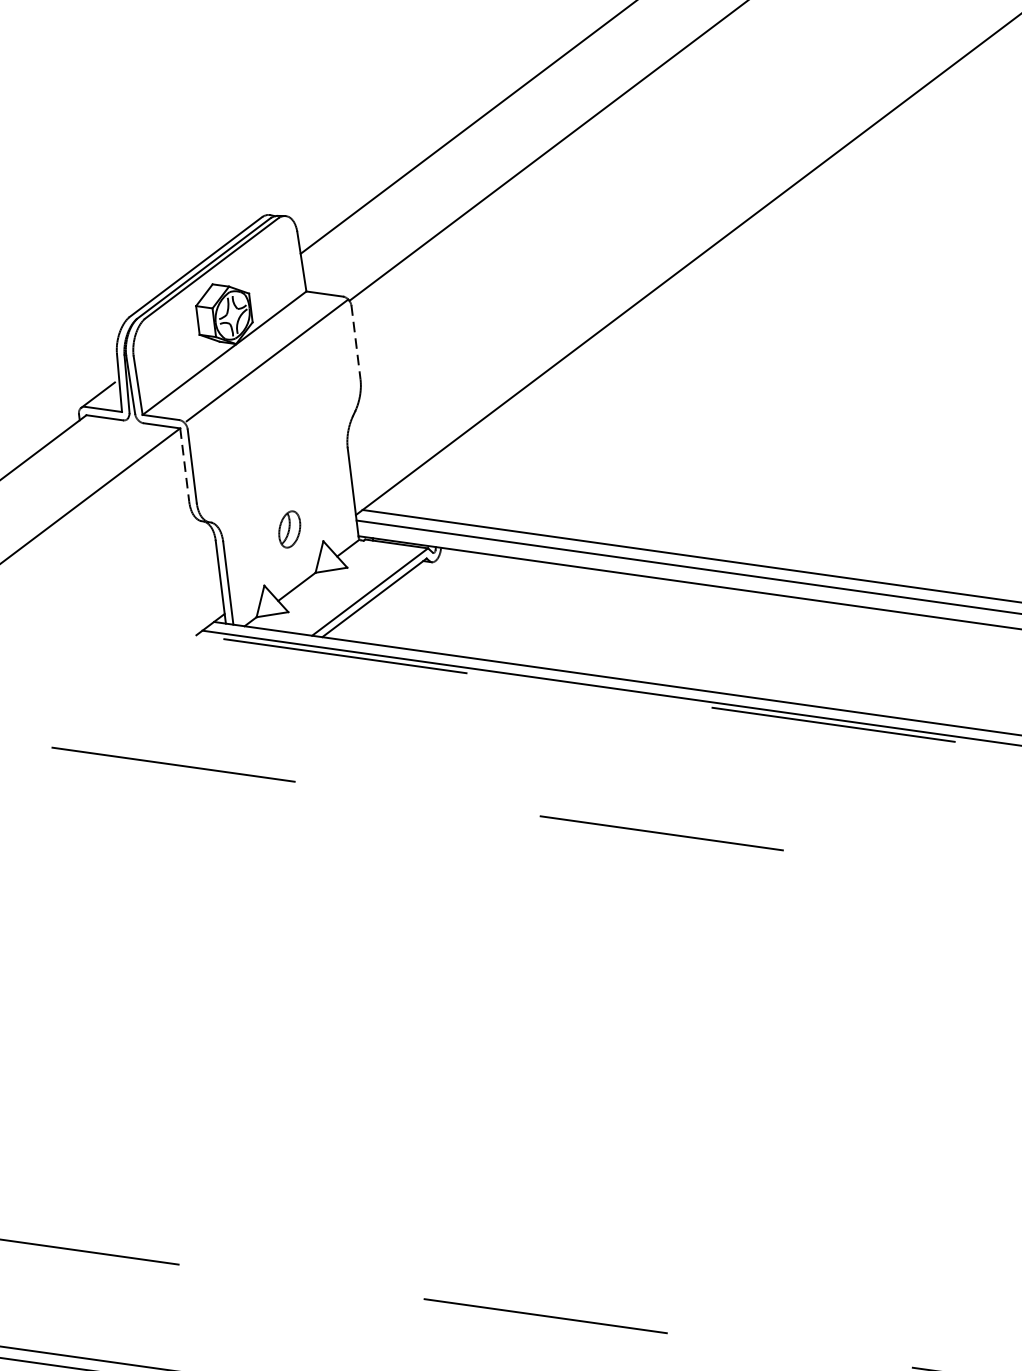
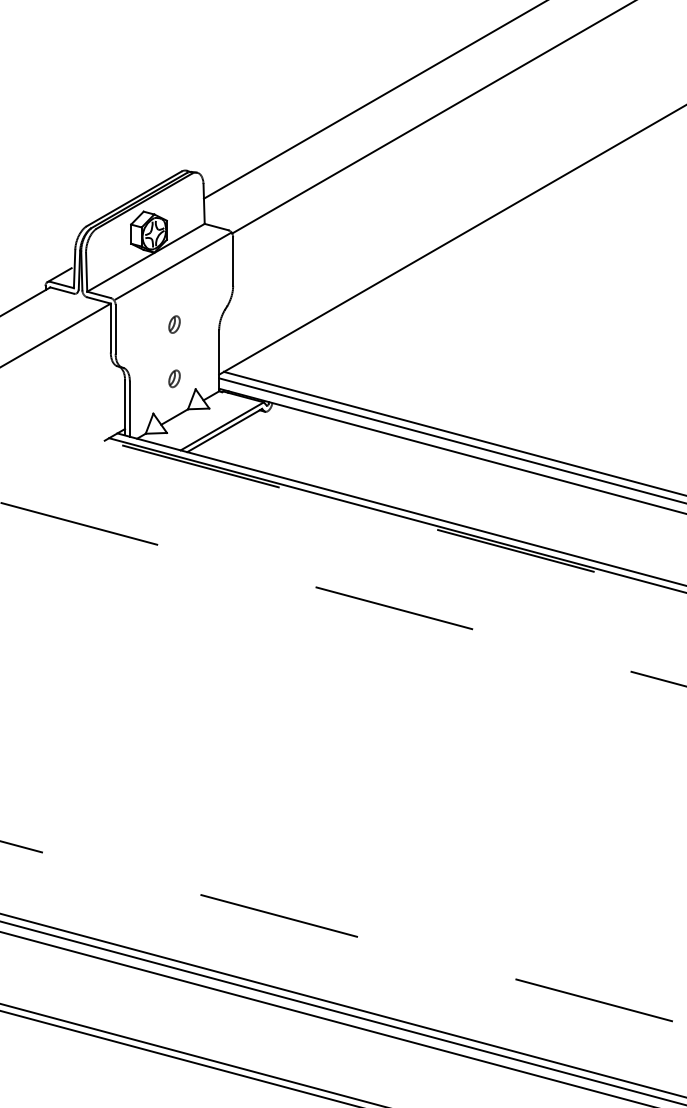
line: (356, 342) -> (233, 261), dashed -> solid
part: (279, 447) -> (174, 324), added
line: (184, 465) -> (110, 328), dashed -> solid
part: (289, 529) -> (174, 378), size x0.71

